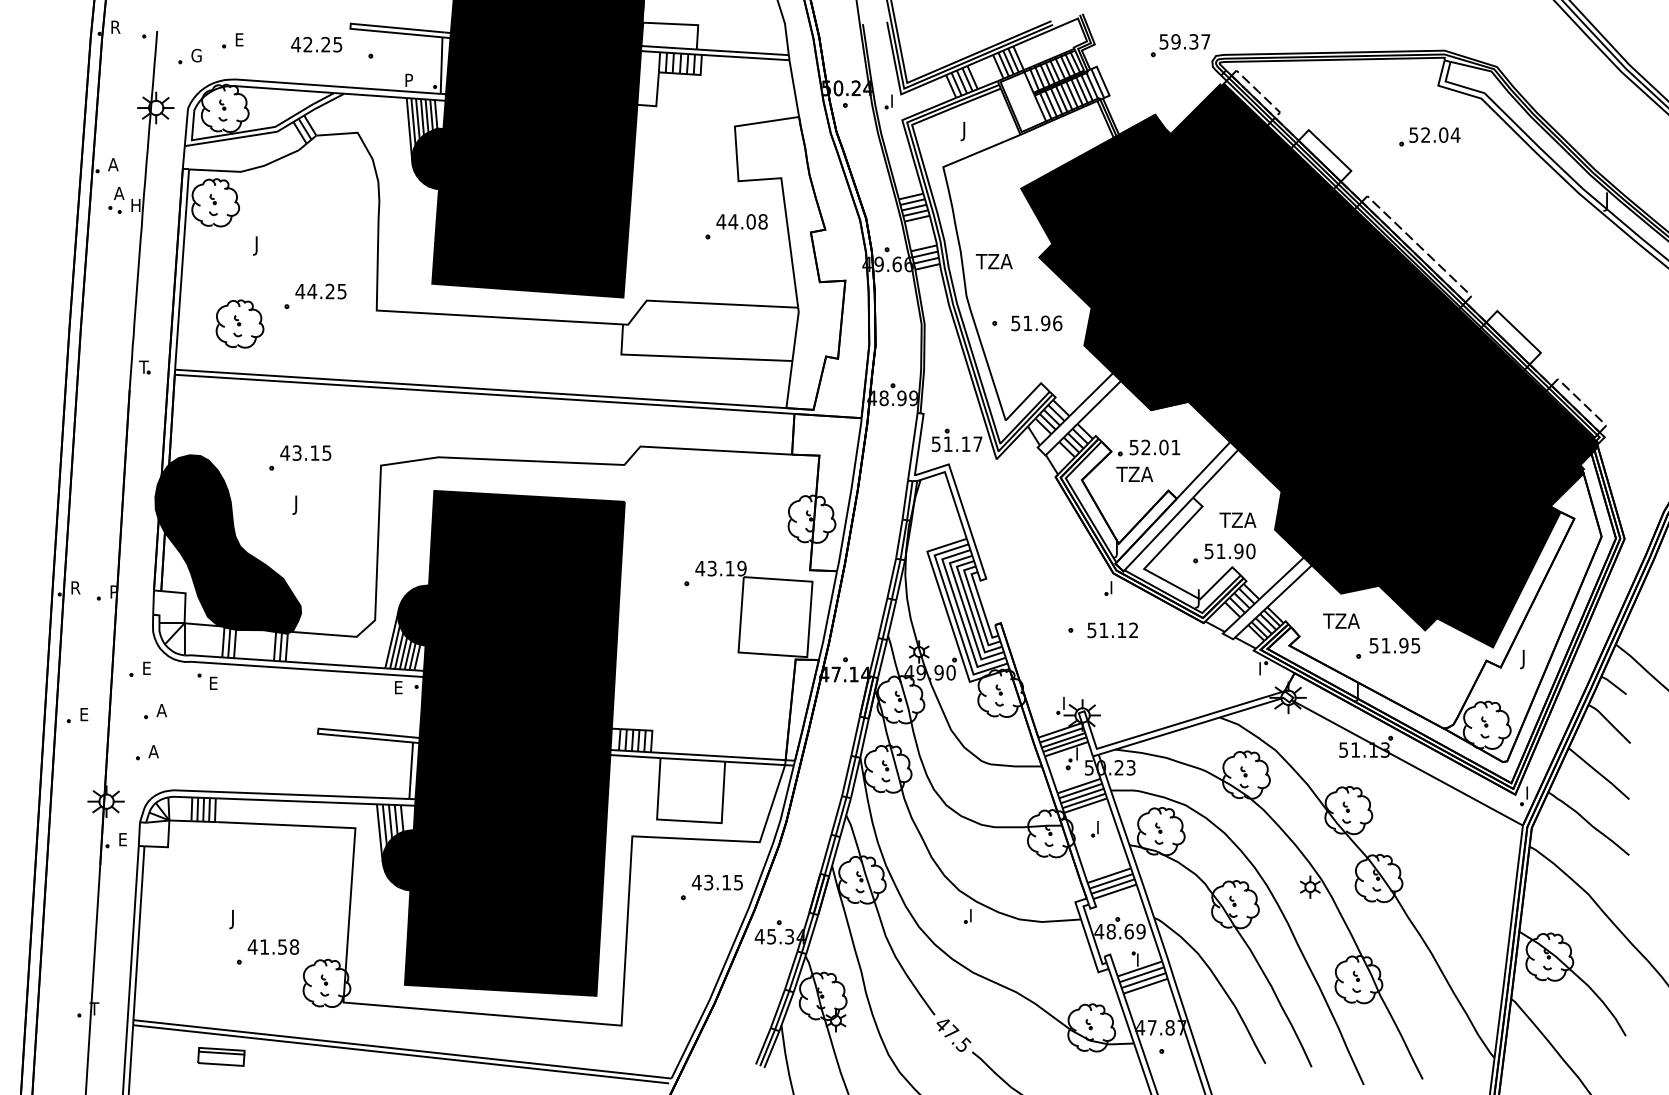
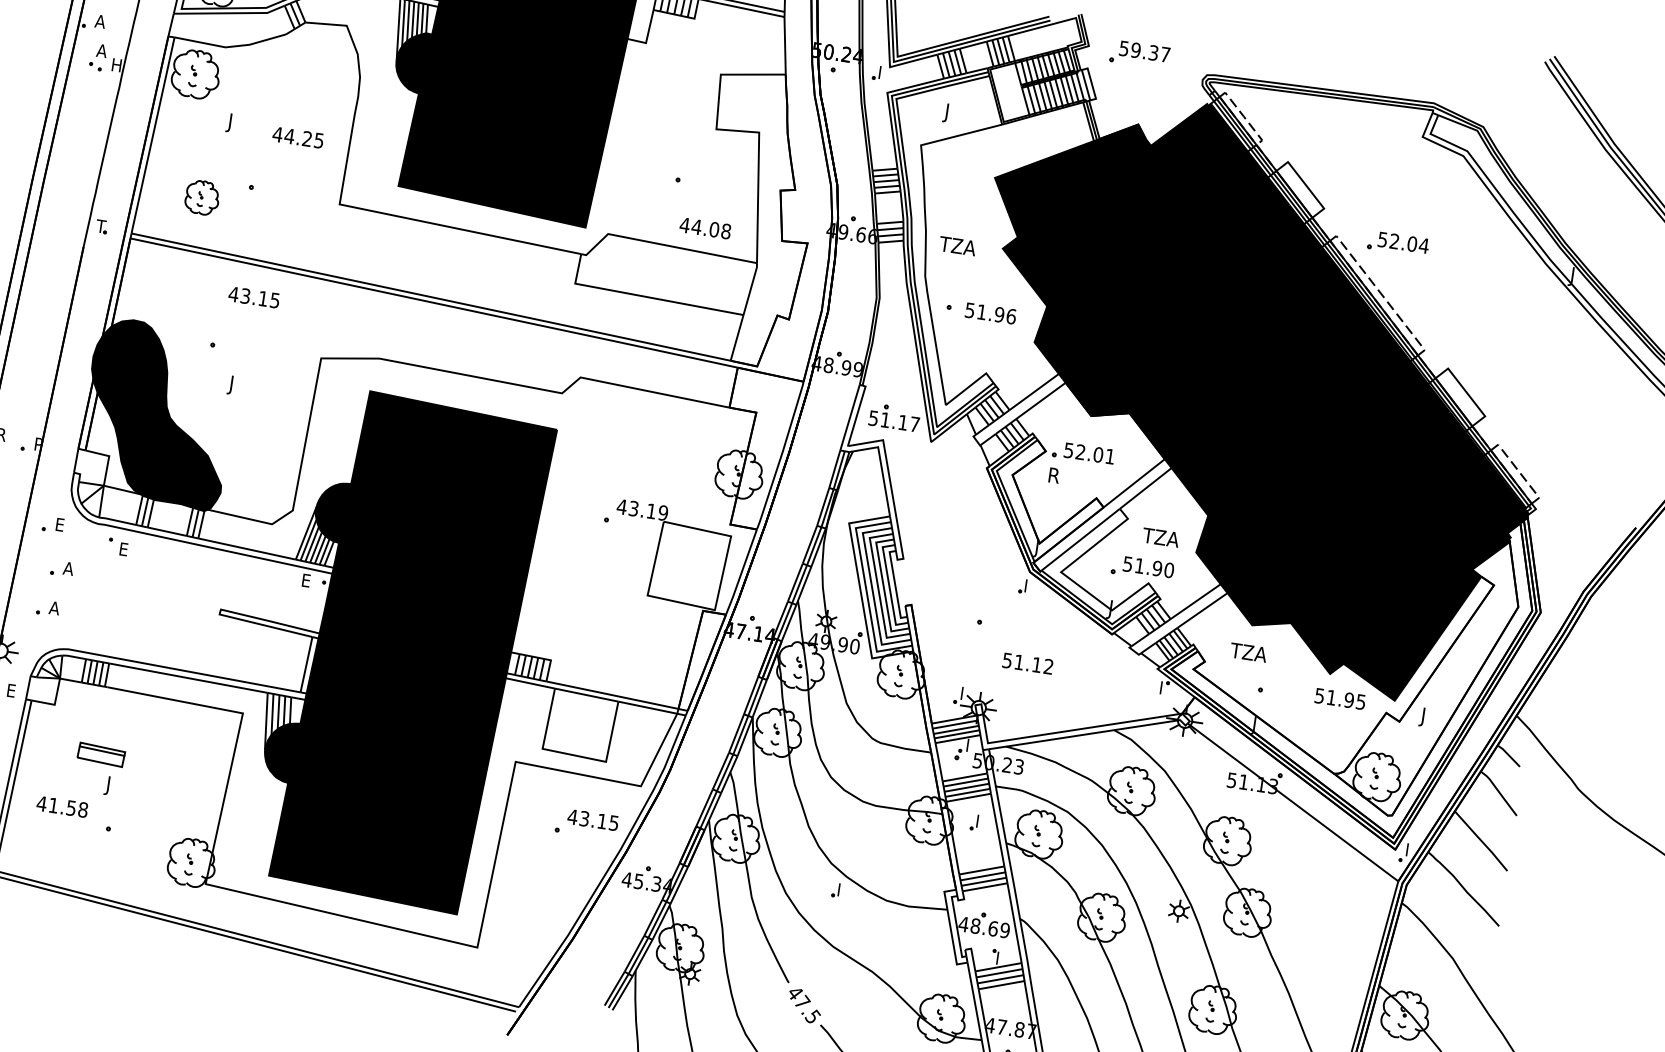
part: (1180, 45) -> (1139, 54), moved
part: (1429, 136) -> (1398, 243), moved
text: (741, 221) -> (704, 227), moved
text: (320, 291) -> (297, 137), moved
part: (239, 323) -> (201, 197), size x0.7
text: (305, 452) -> (253, 296), moved
text: (1134, 473) -> (1065, 476), TZA -> R
text: (1112, 630) -> (1027, 663), moved
text: (1394, 645) -> (1339, 698), moved
text: (273, 946) -> (62, 806), moved
part: (221, 1056) -> (101, 754), moved

